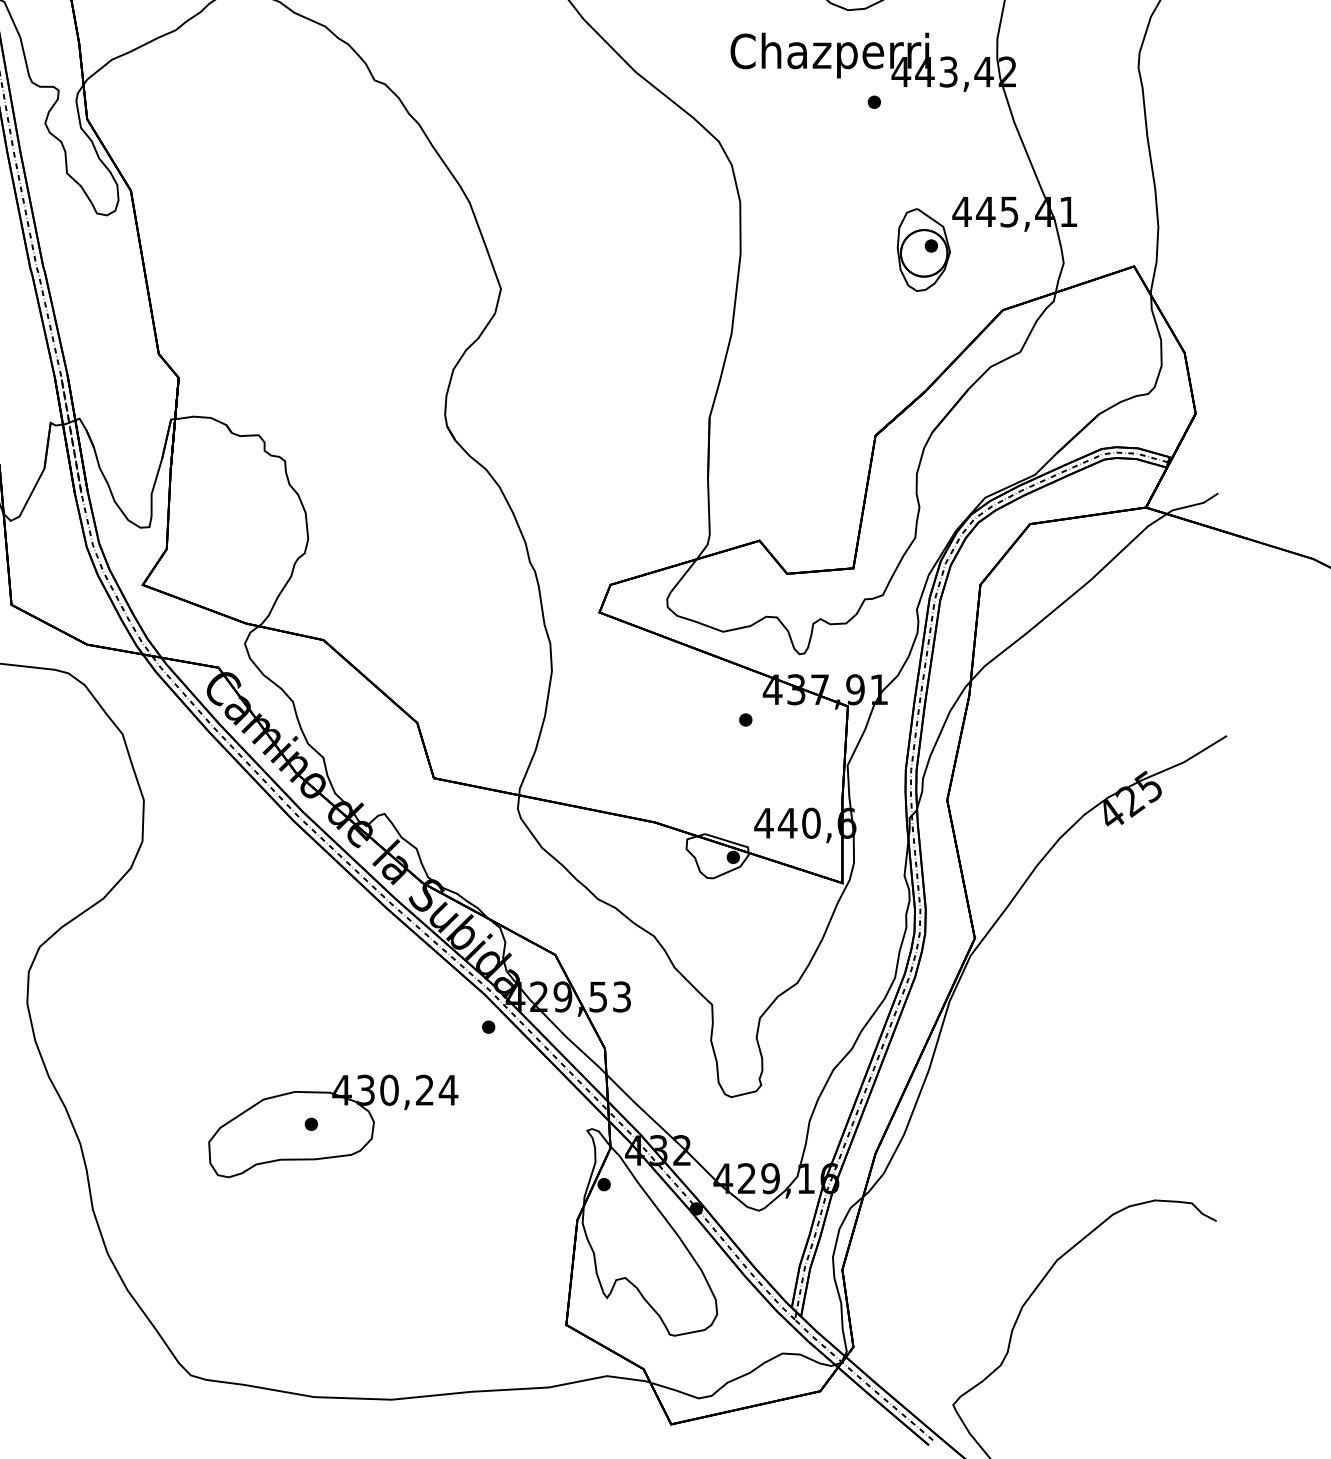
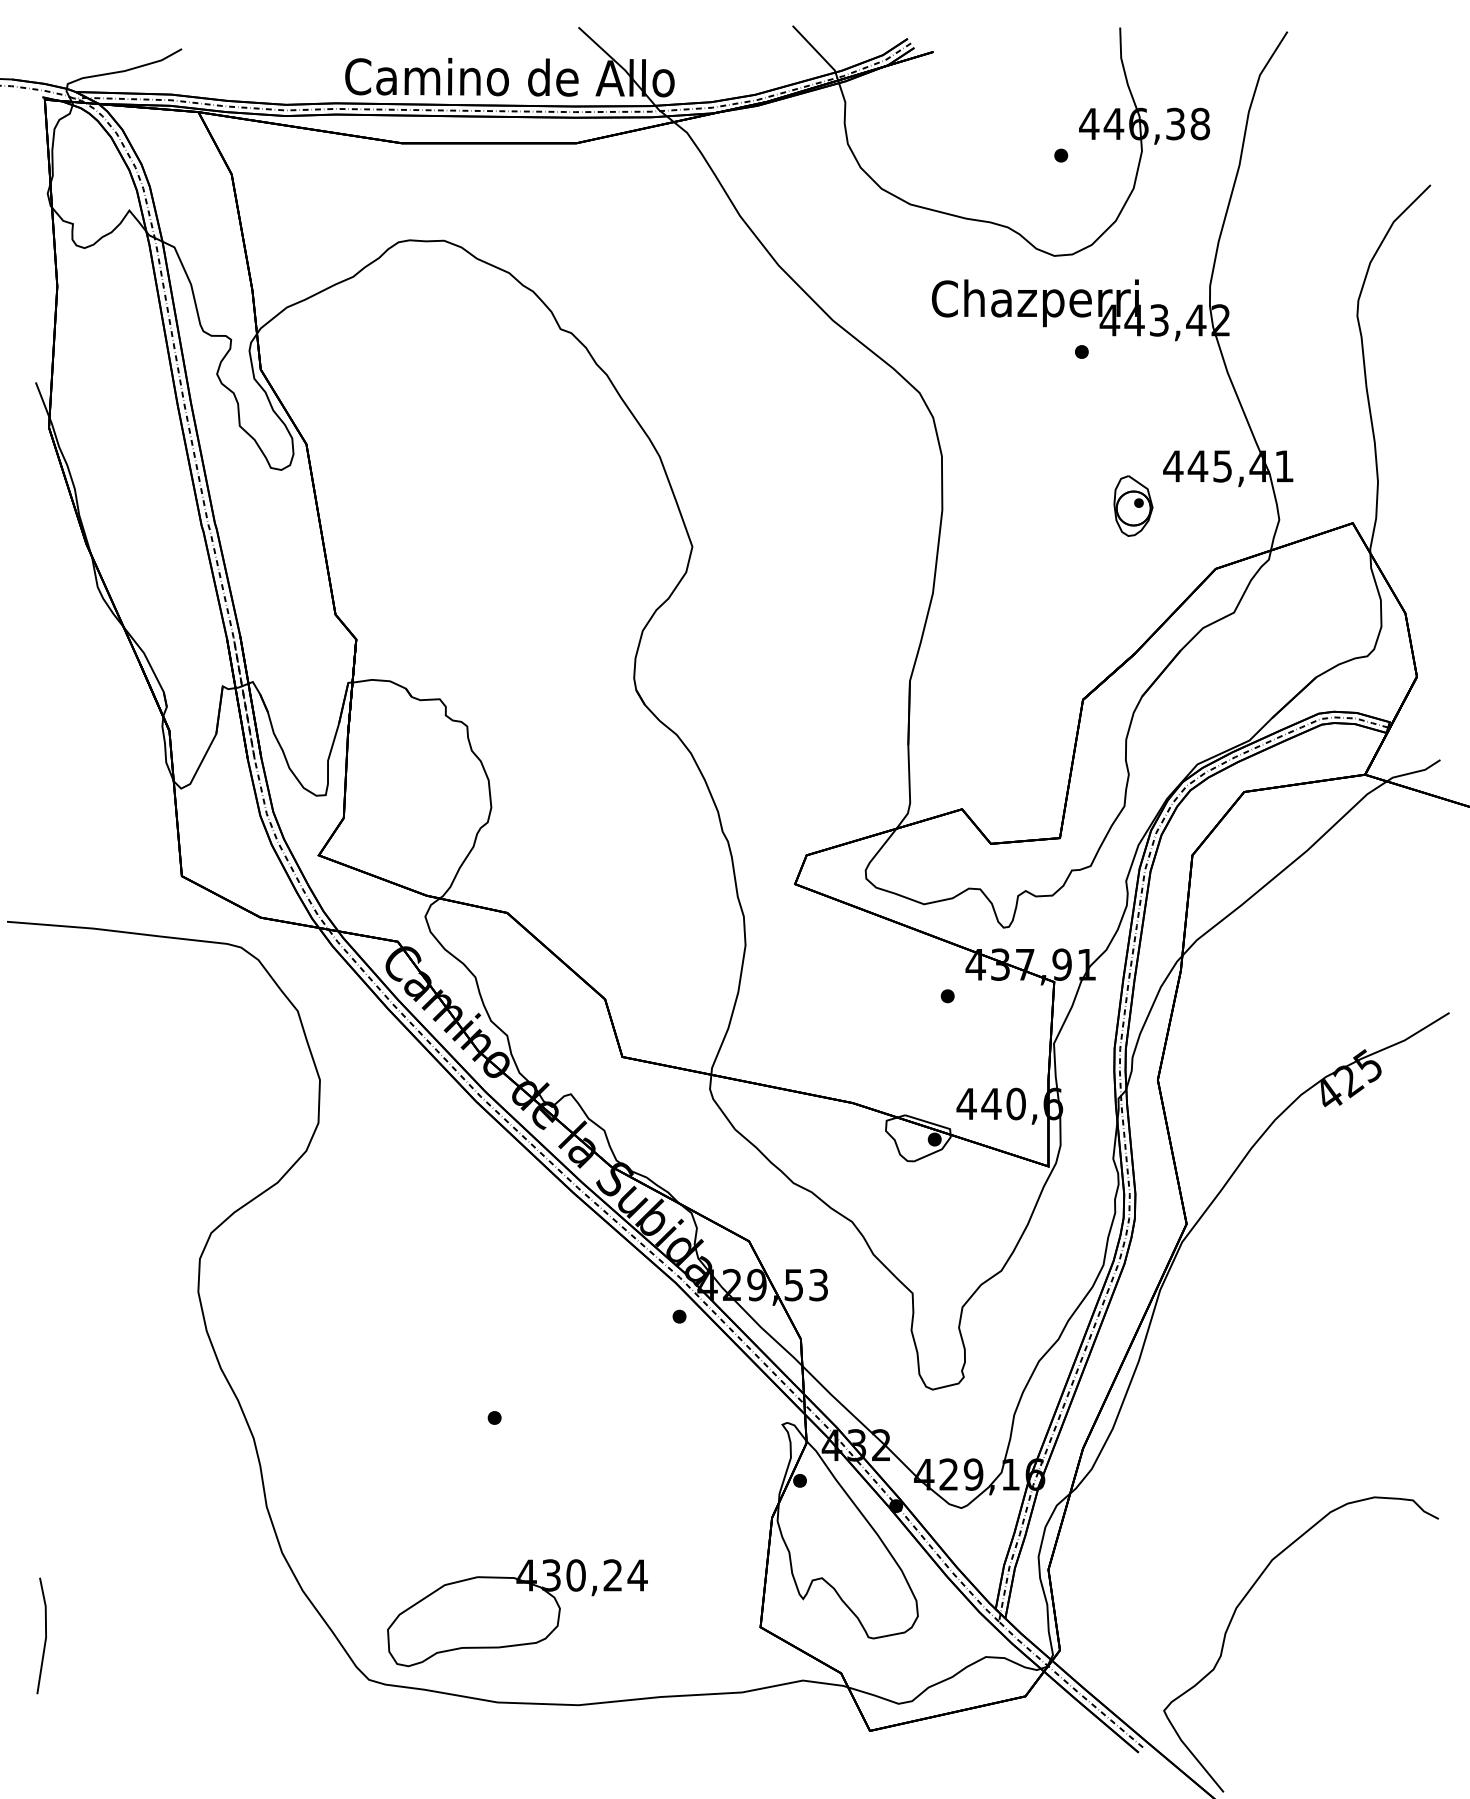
part: (923, 249) -> (1133, 505), size x0.7
part: (333, 1126) -> (517, 1613), moved

